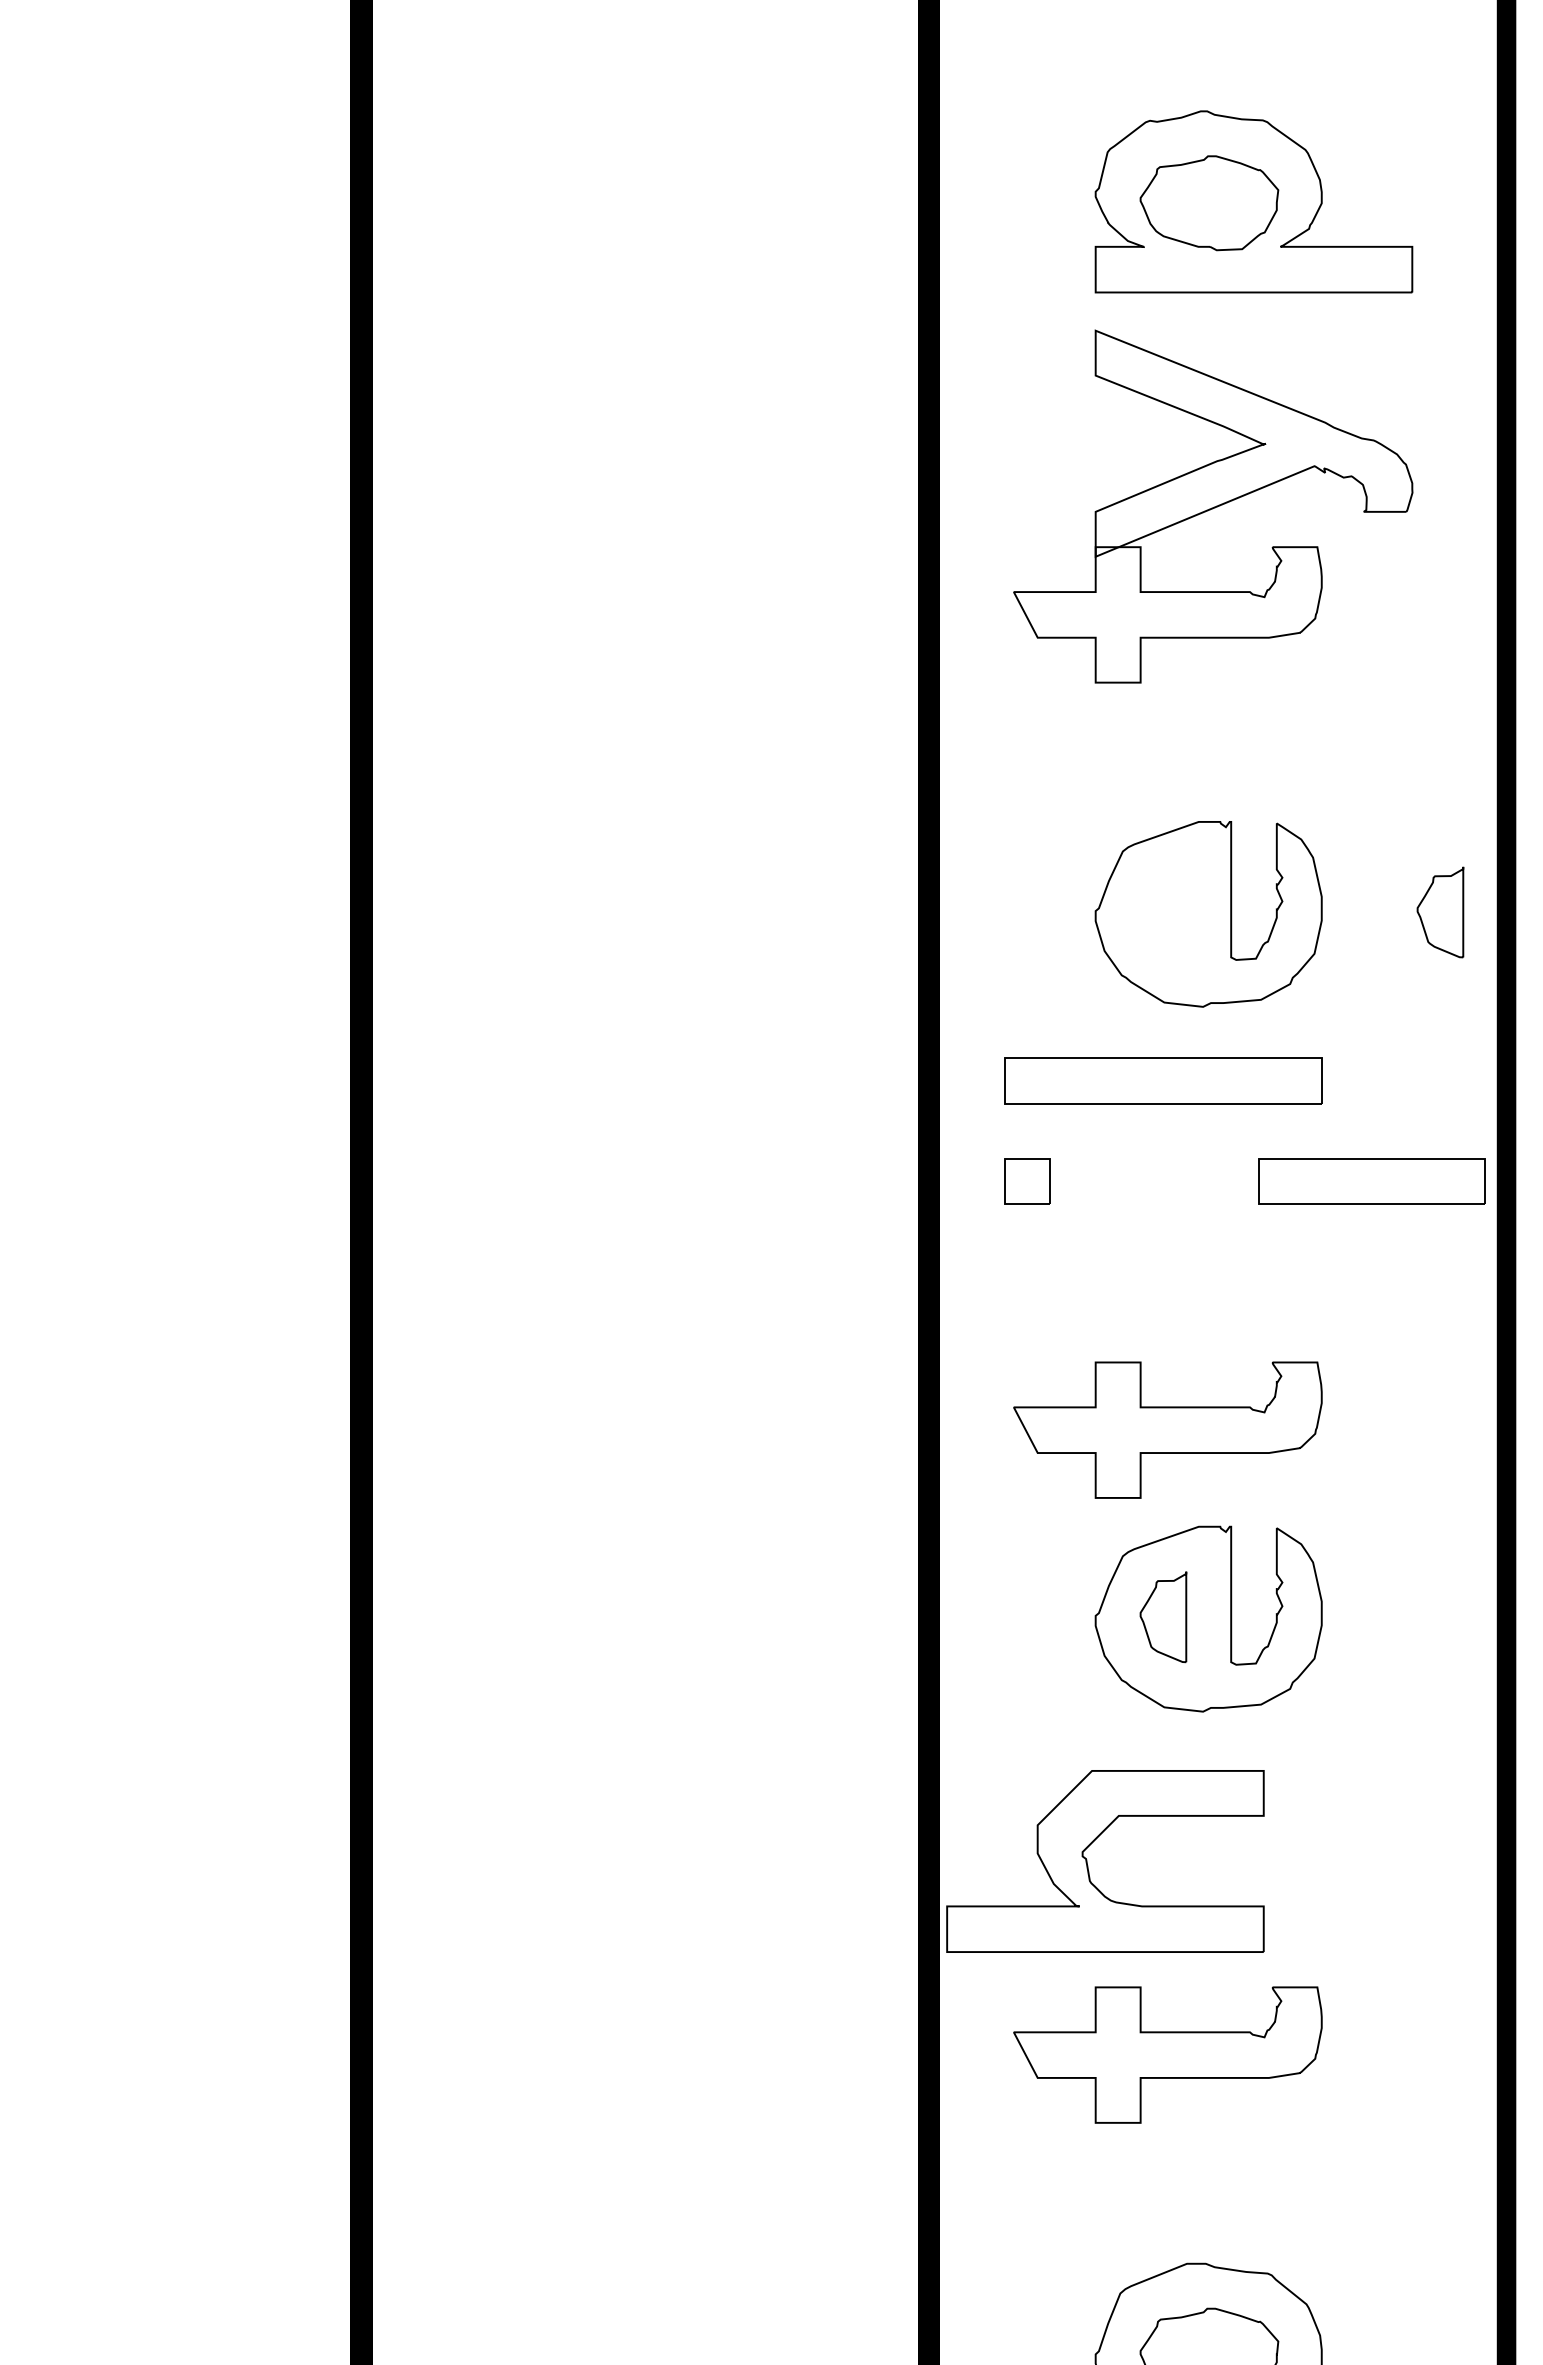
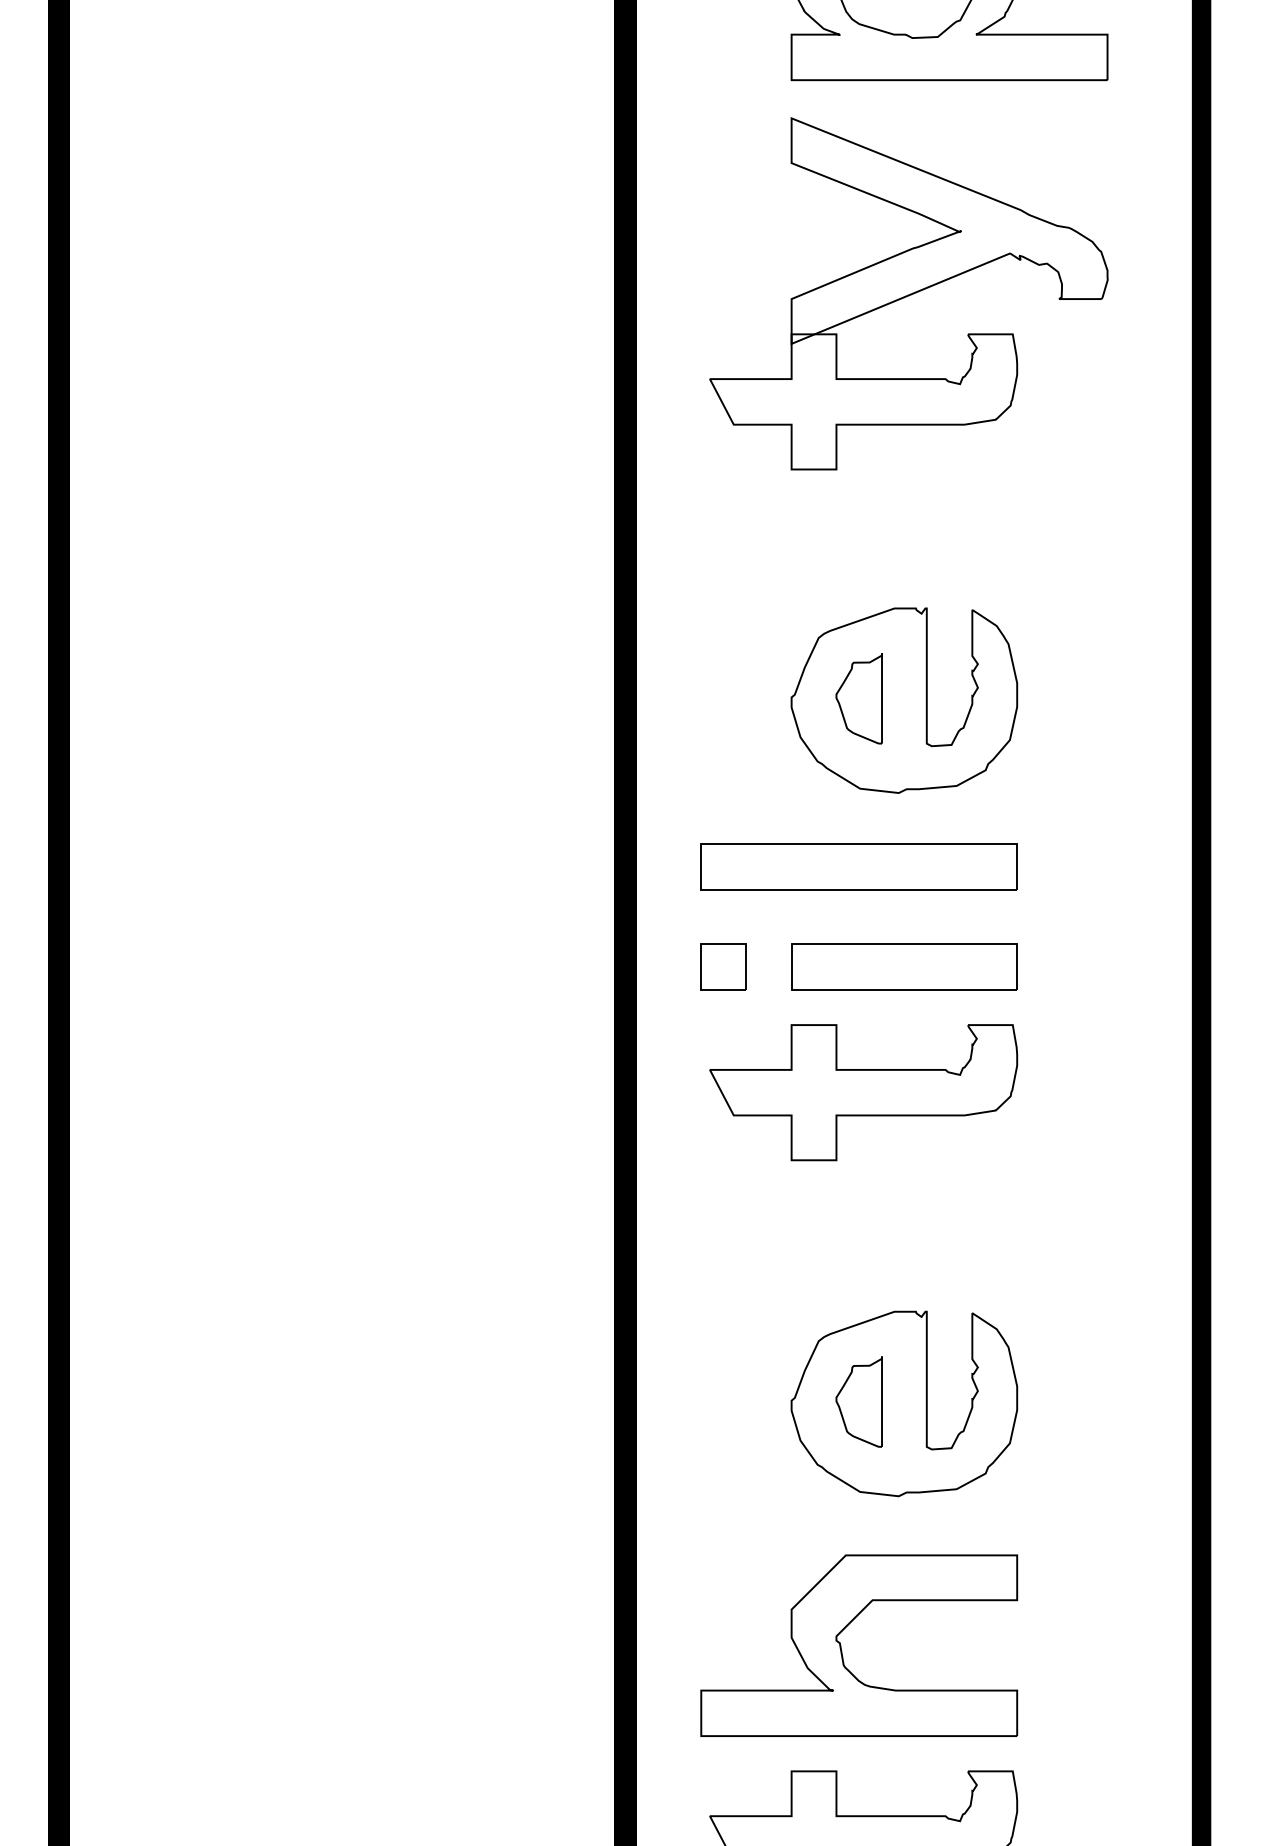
part: (1440, 912) -> (859, 698), moved
part: (1371, 1181) -> (904, 967), moved
part: (1167, 1429) -> (863, 1091), moved
part: (1088, 1865) -> (842, 1649), moved

